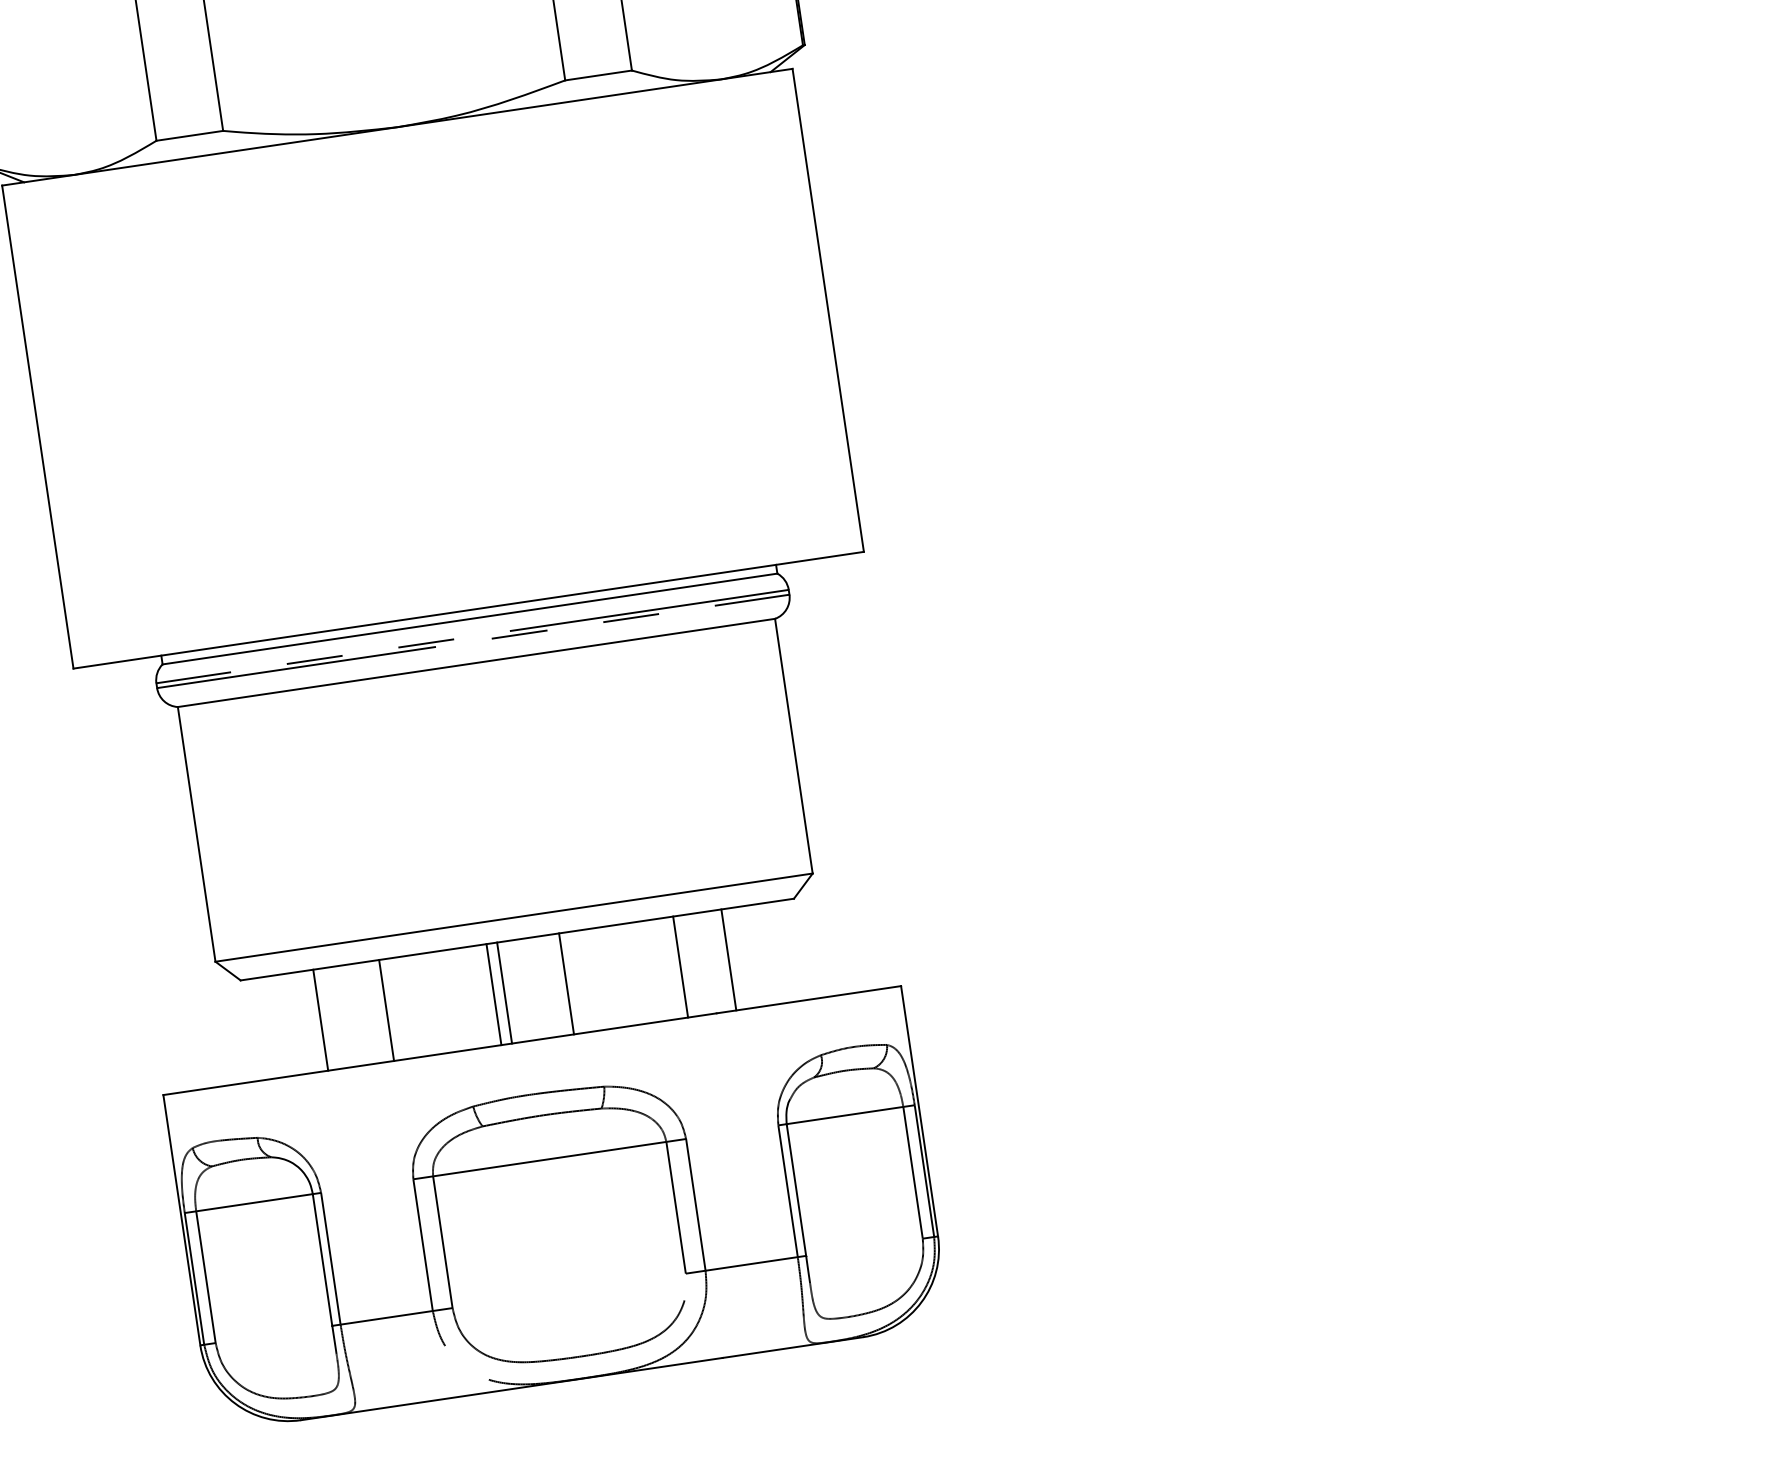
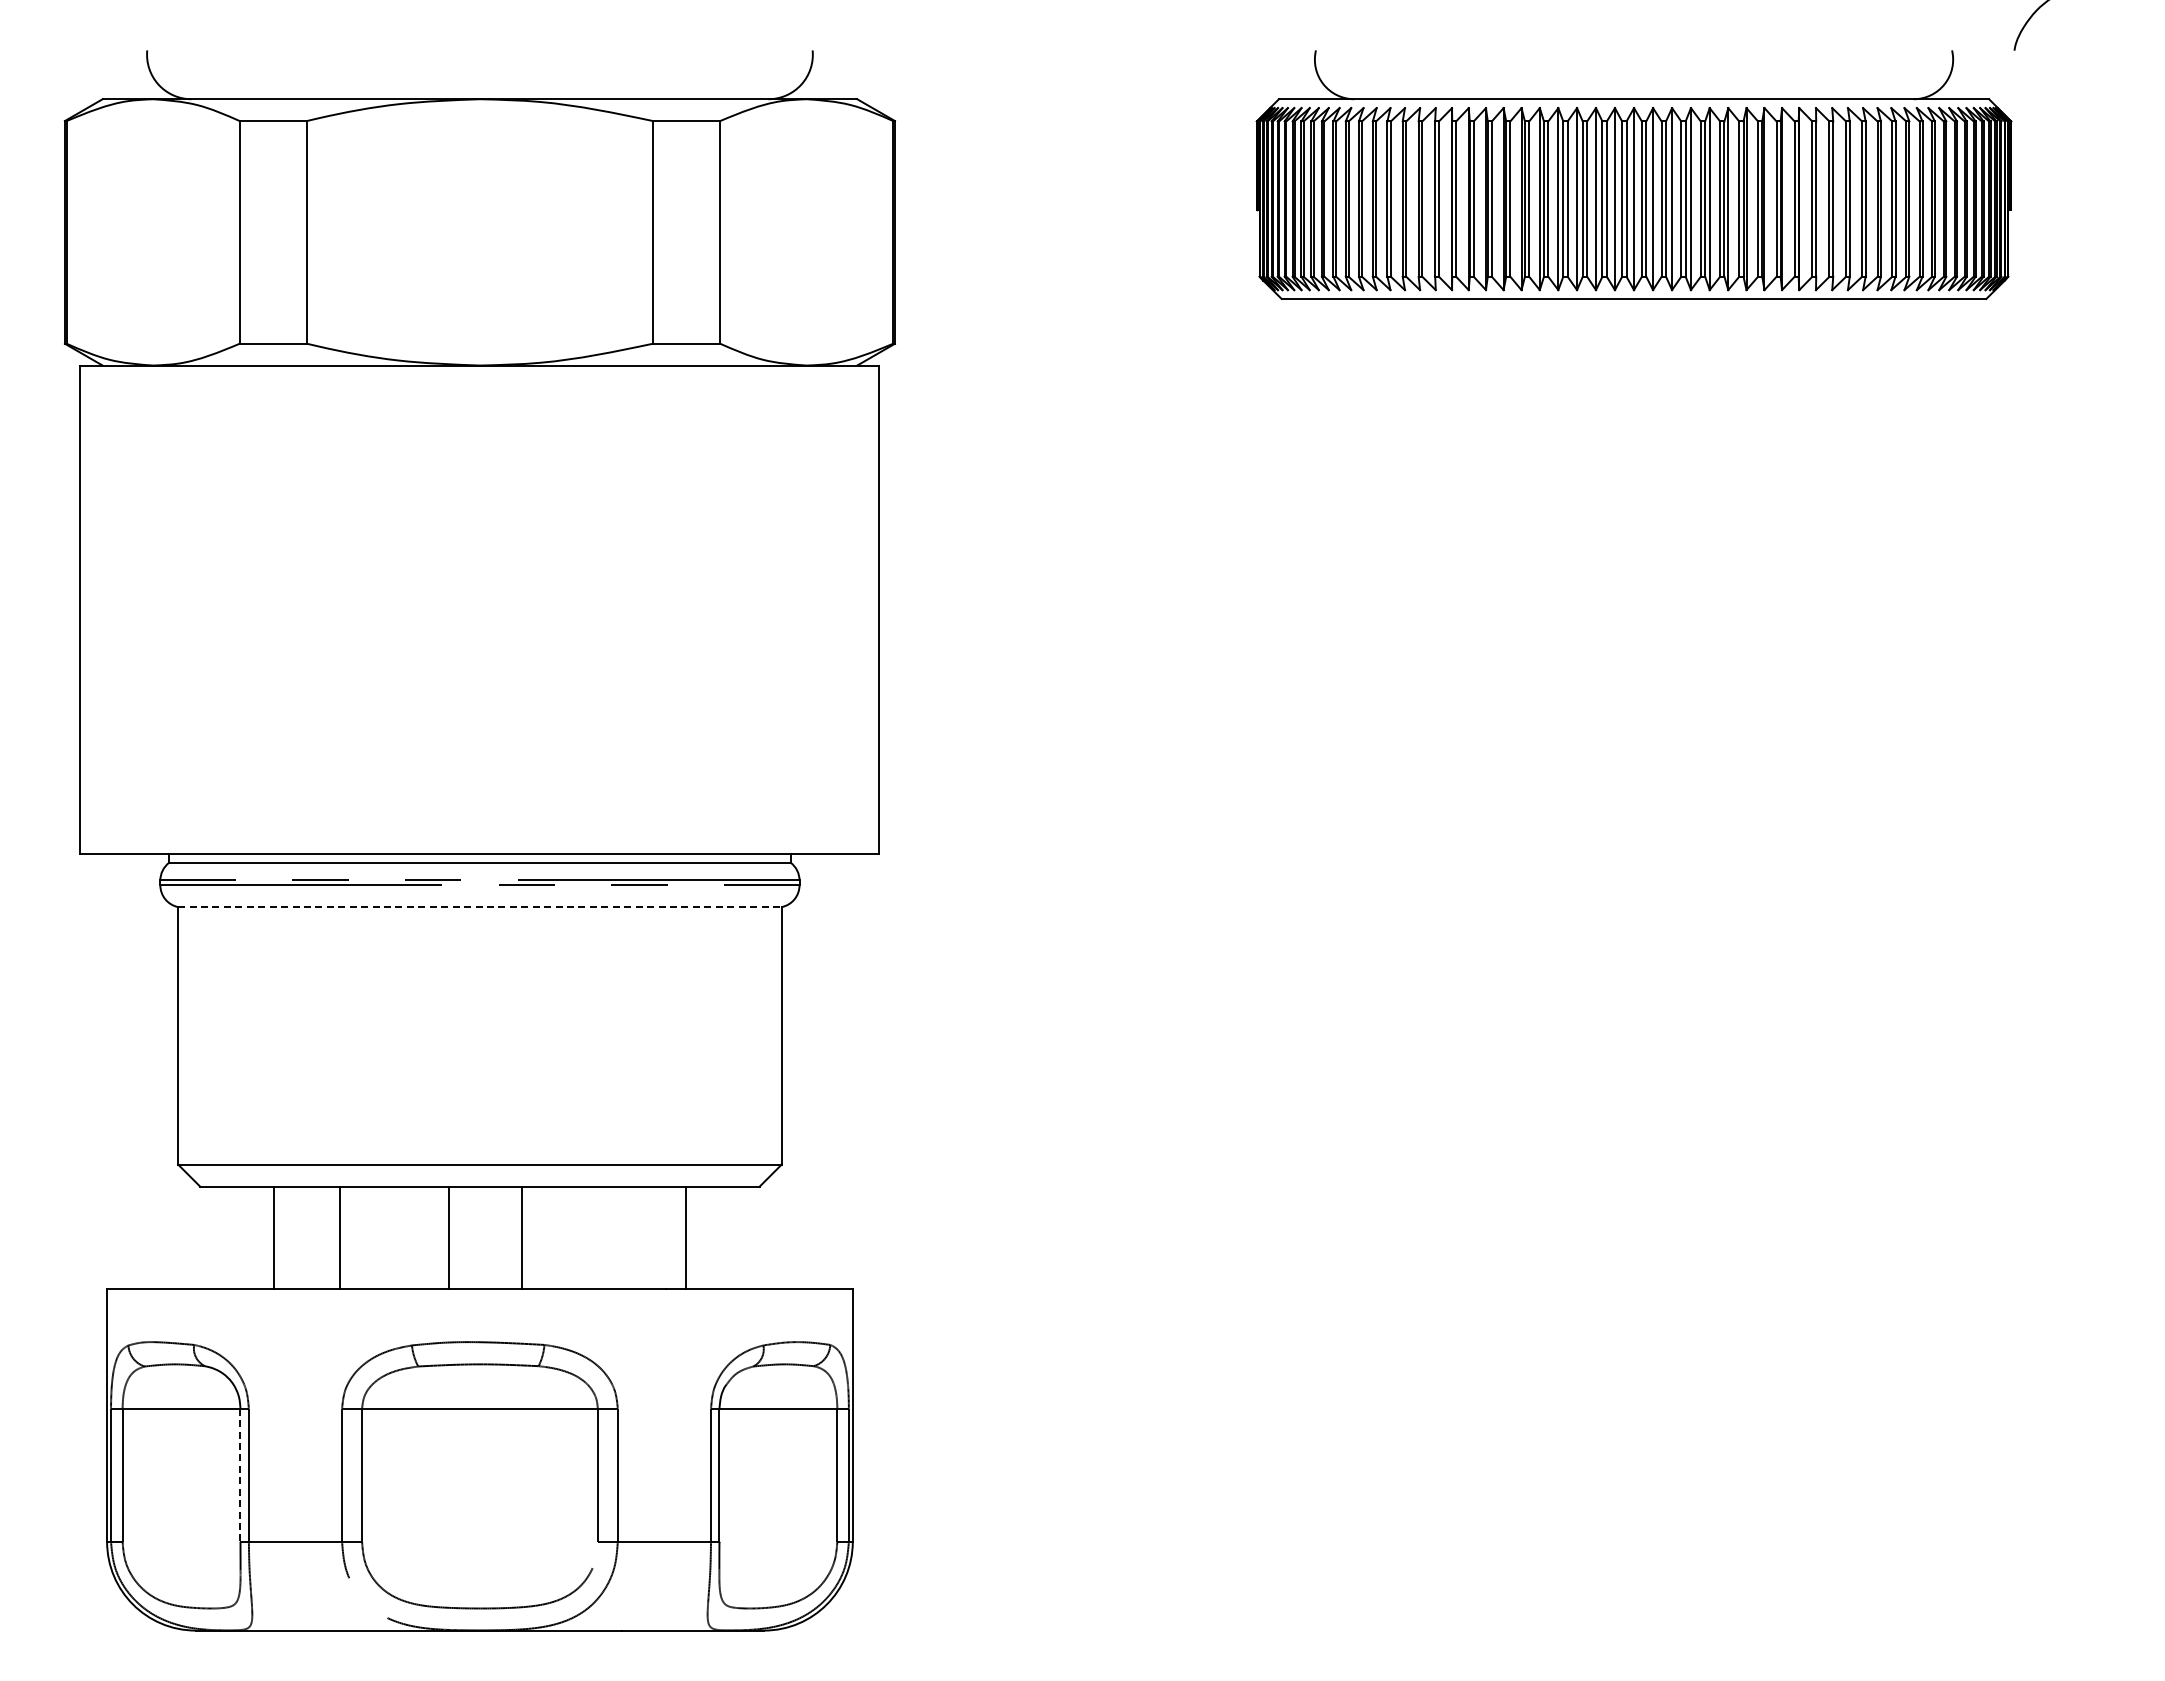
line: (476, 663) -> (479, 907), solid -> dashed
line: (680, 966) -> (637, 1237), removed
line: (504, 992) -> (459, 1237), removed
line: (322, 1260) -> (240, 1475), solid -> dashed

